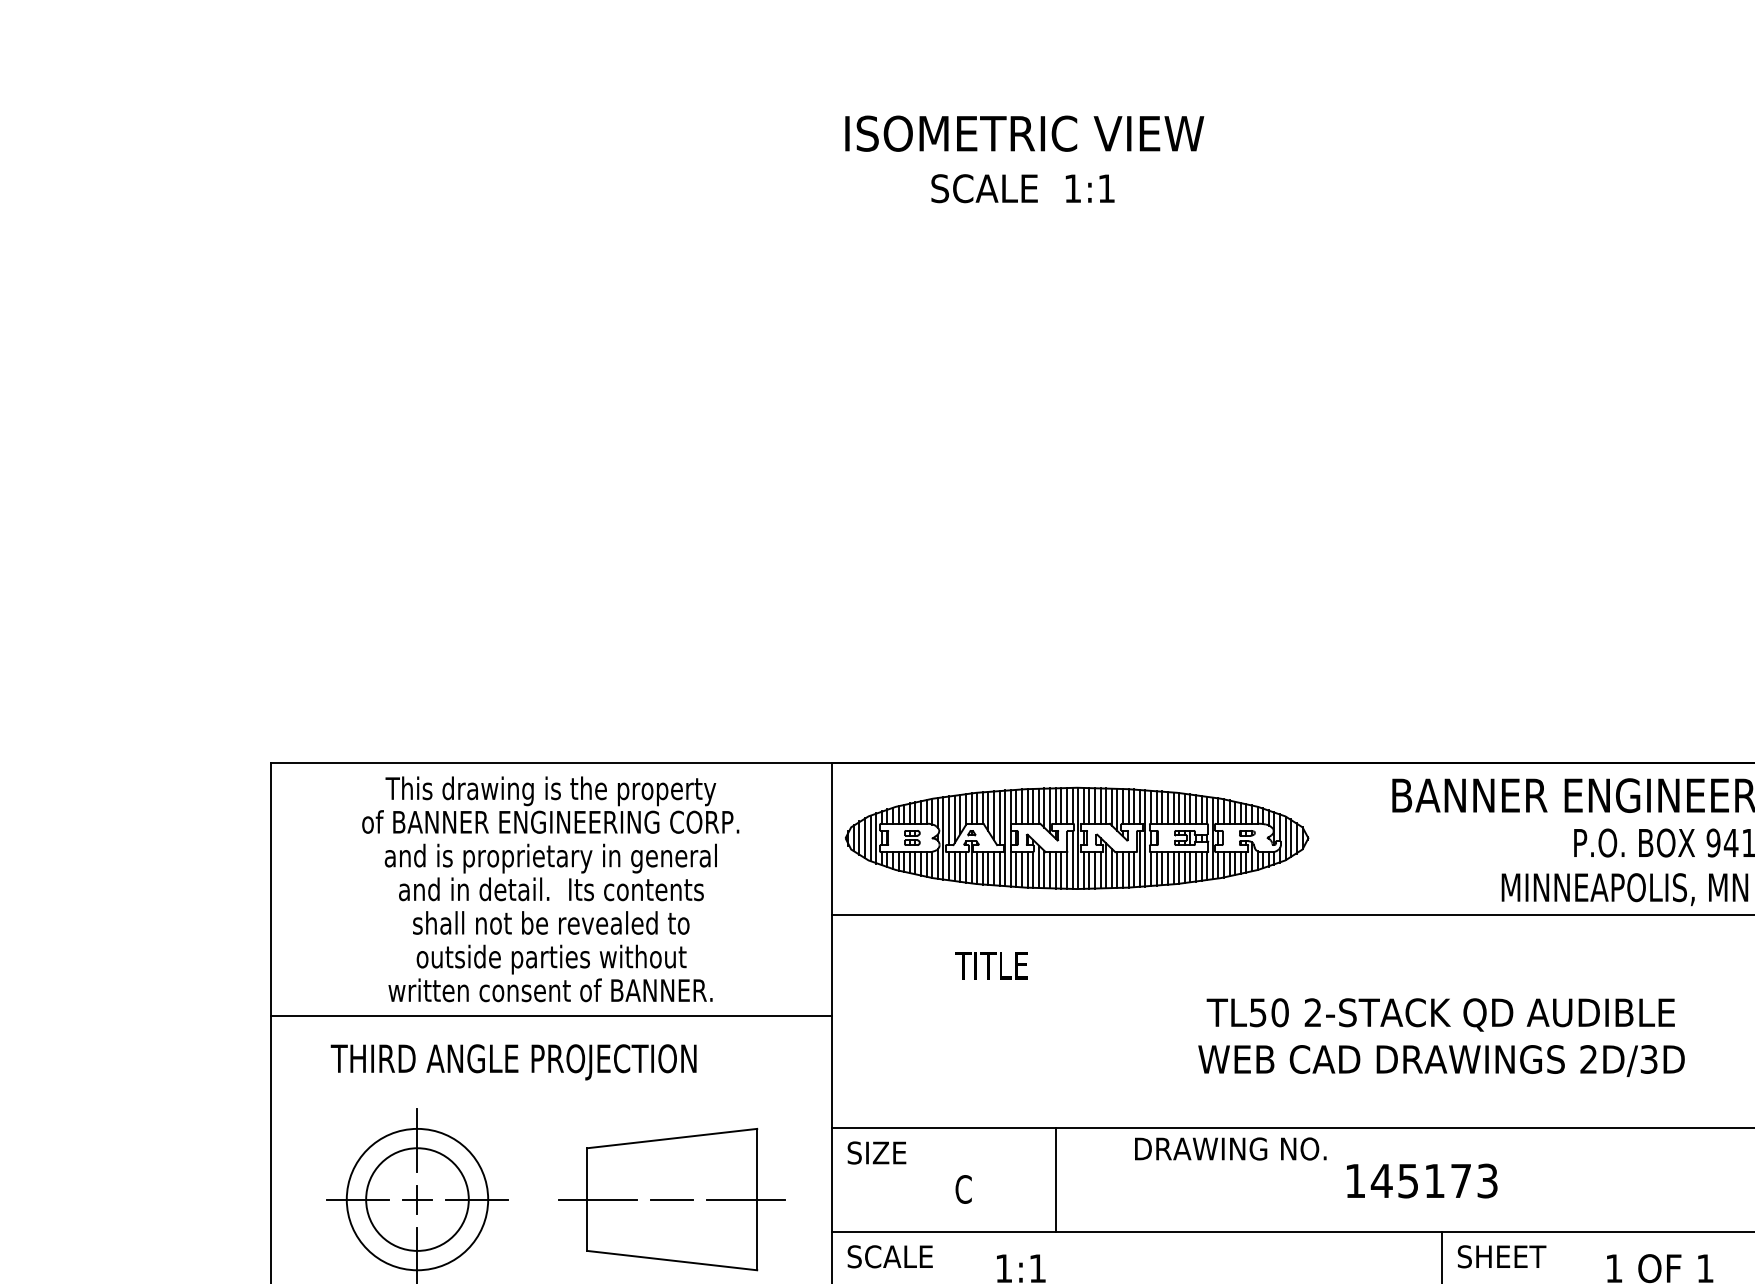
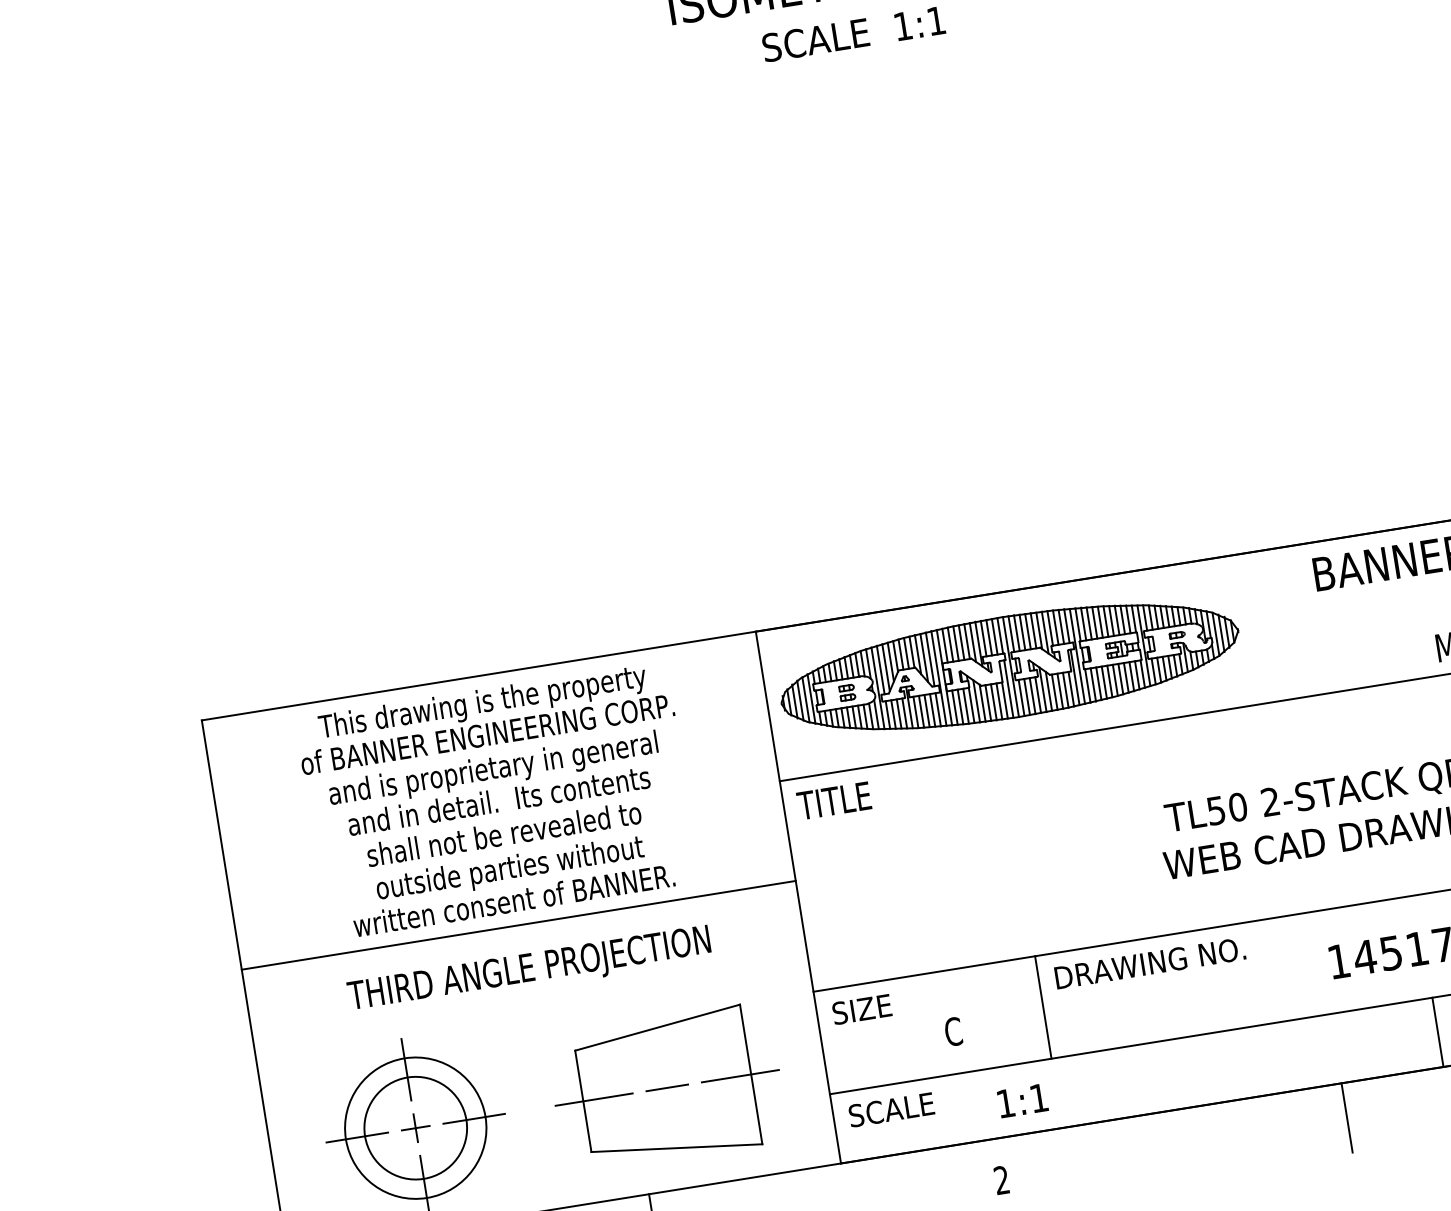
text: (991, 965) -> (834, 800), moved
text: (513, 1062) -> (529, 971), moved
text: (1230, 1148) -> (1149, 962), moved

